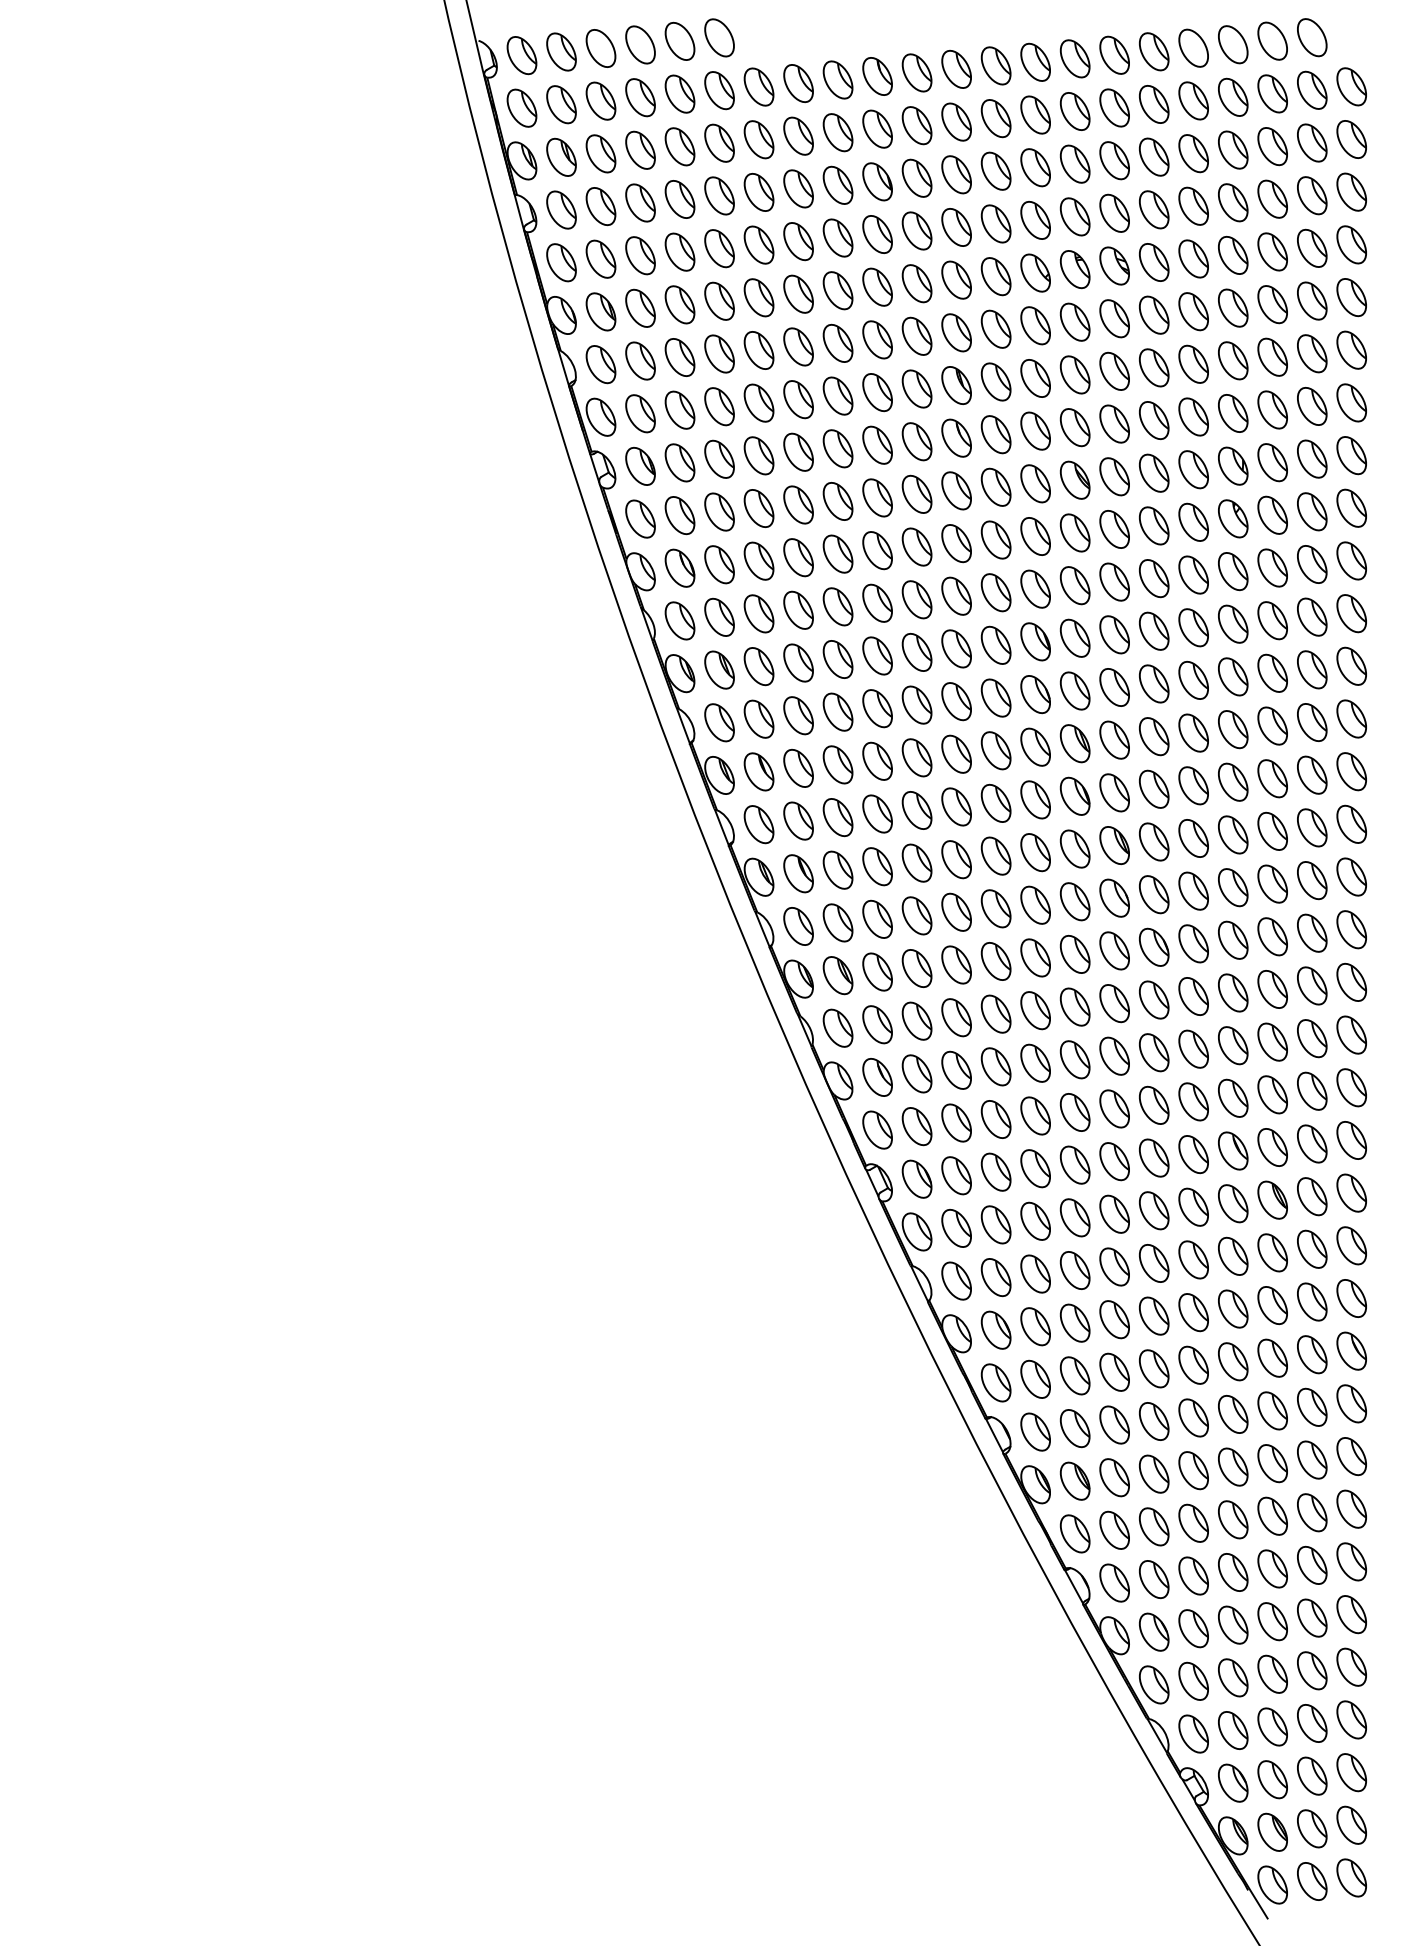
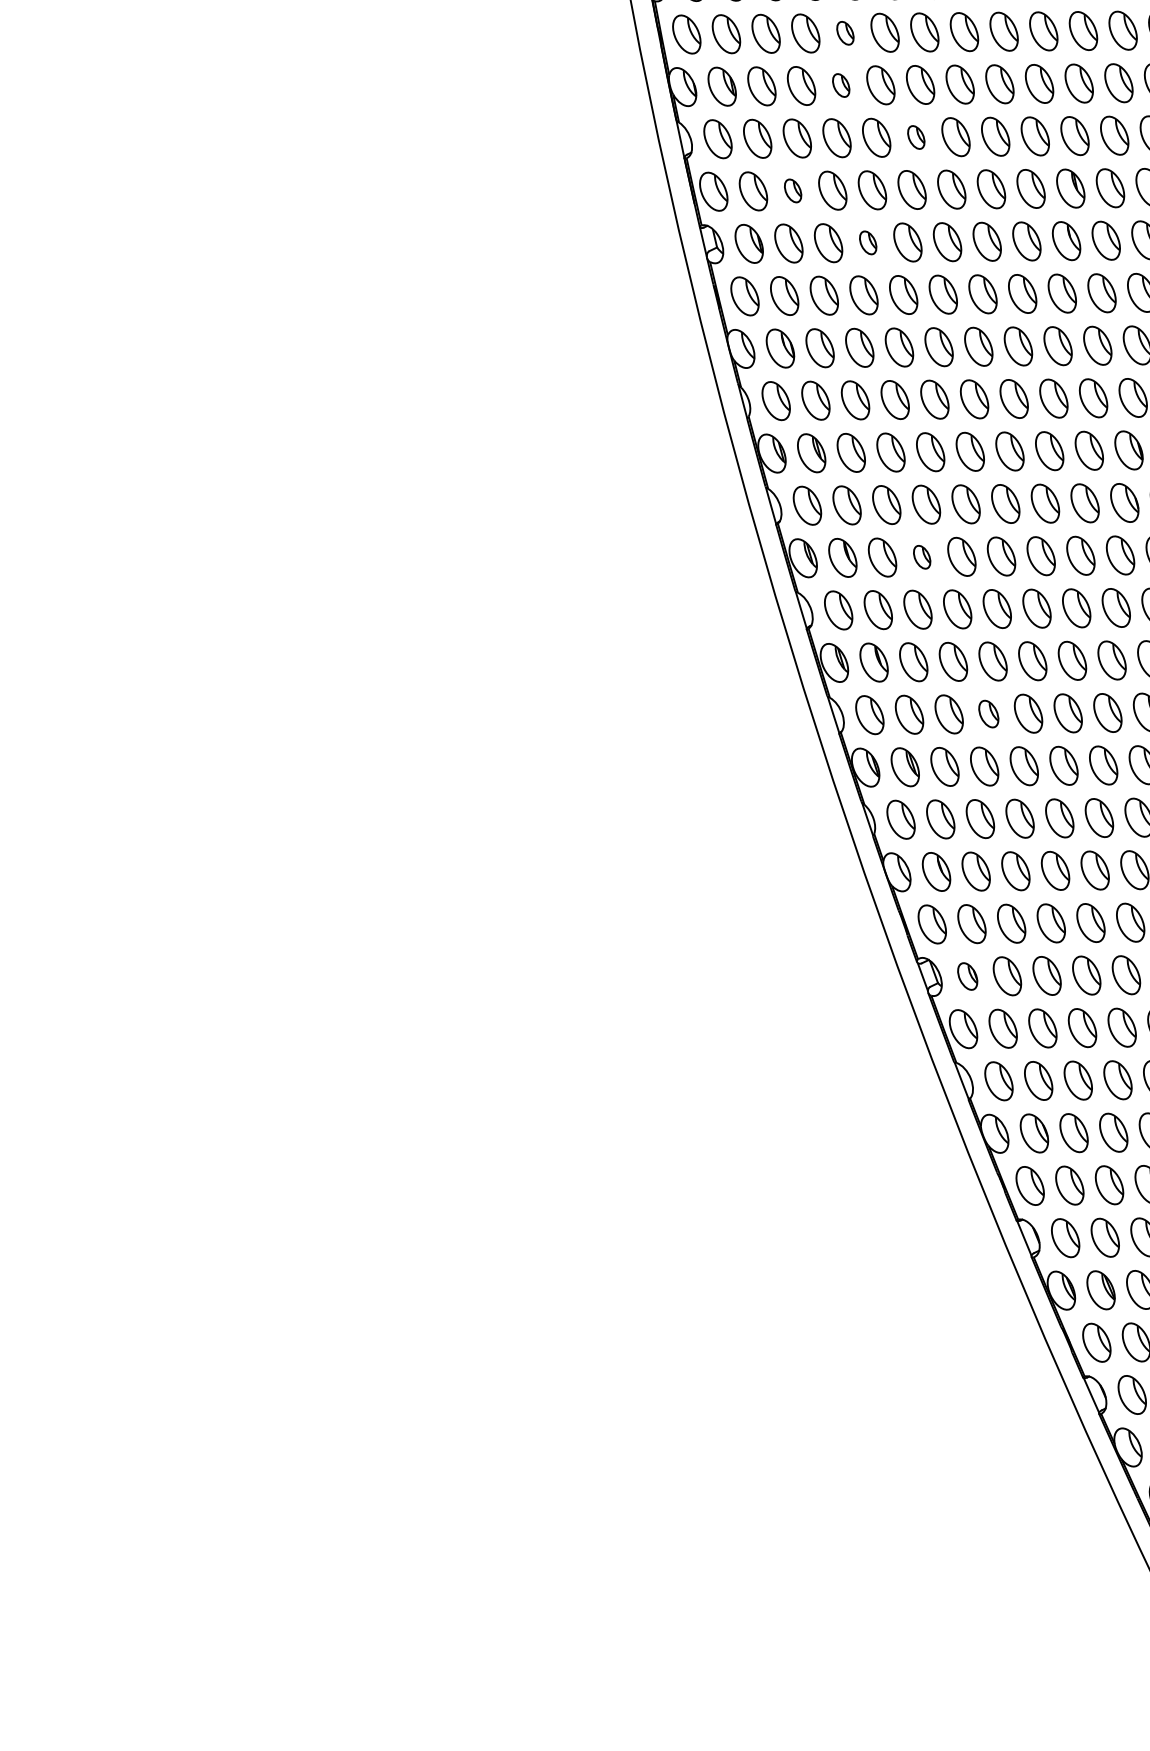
part: (719, 248) -> (845, 33), size x0.6
part: (719, 300) -> (841, 84), size x0.6
part: (798, 346) -> (916, 137), size x0.6
part: (679, 409) -> (792, 190), size x0.6
part: (758, 455) -> (867, 242), size x0.6
part: (837, 764) -> (921, 556), size x0.6
part: (916, 915) -> (988, 713), size x0.7
part: (916, 1178) -> (967, 975), size x0.7

